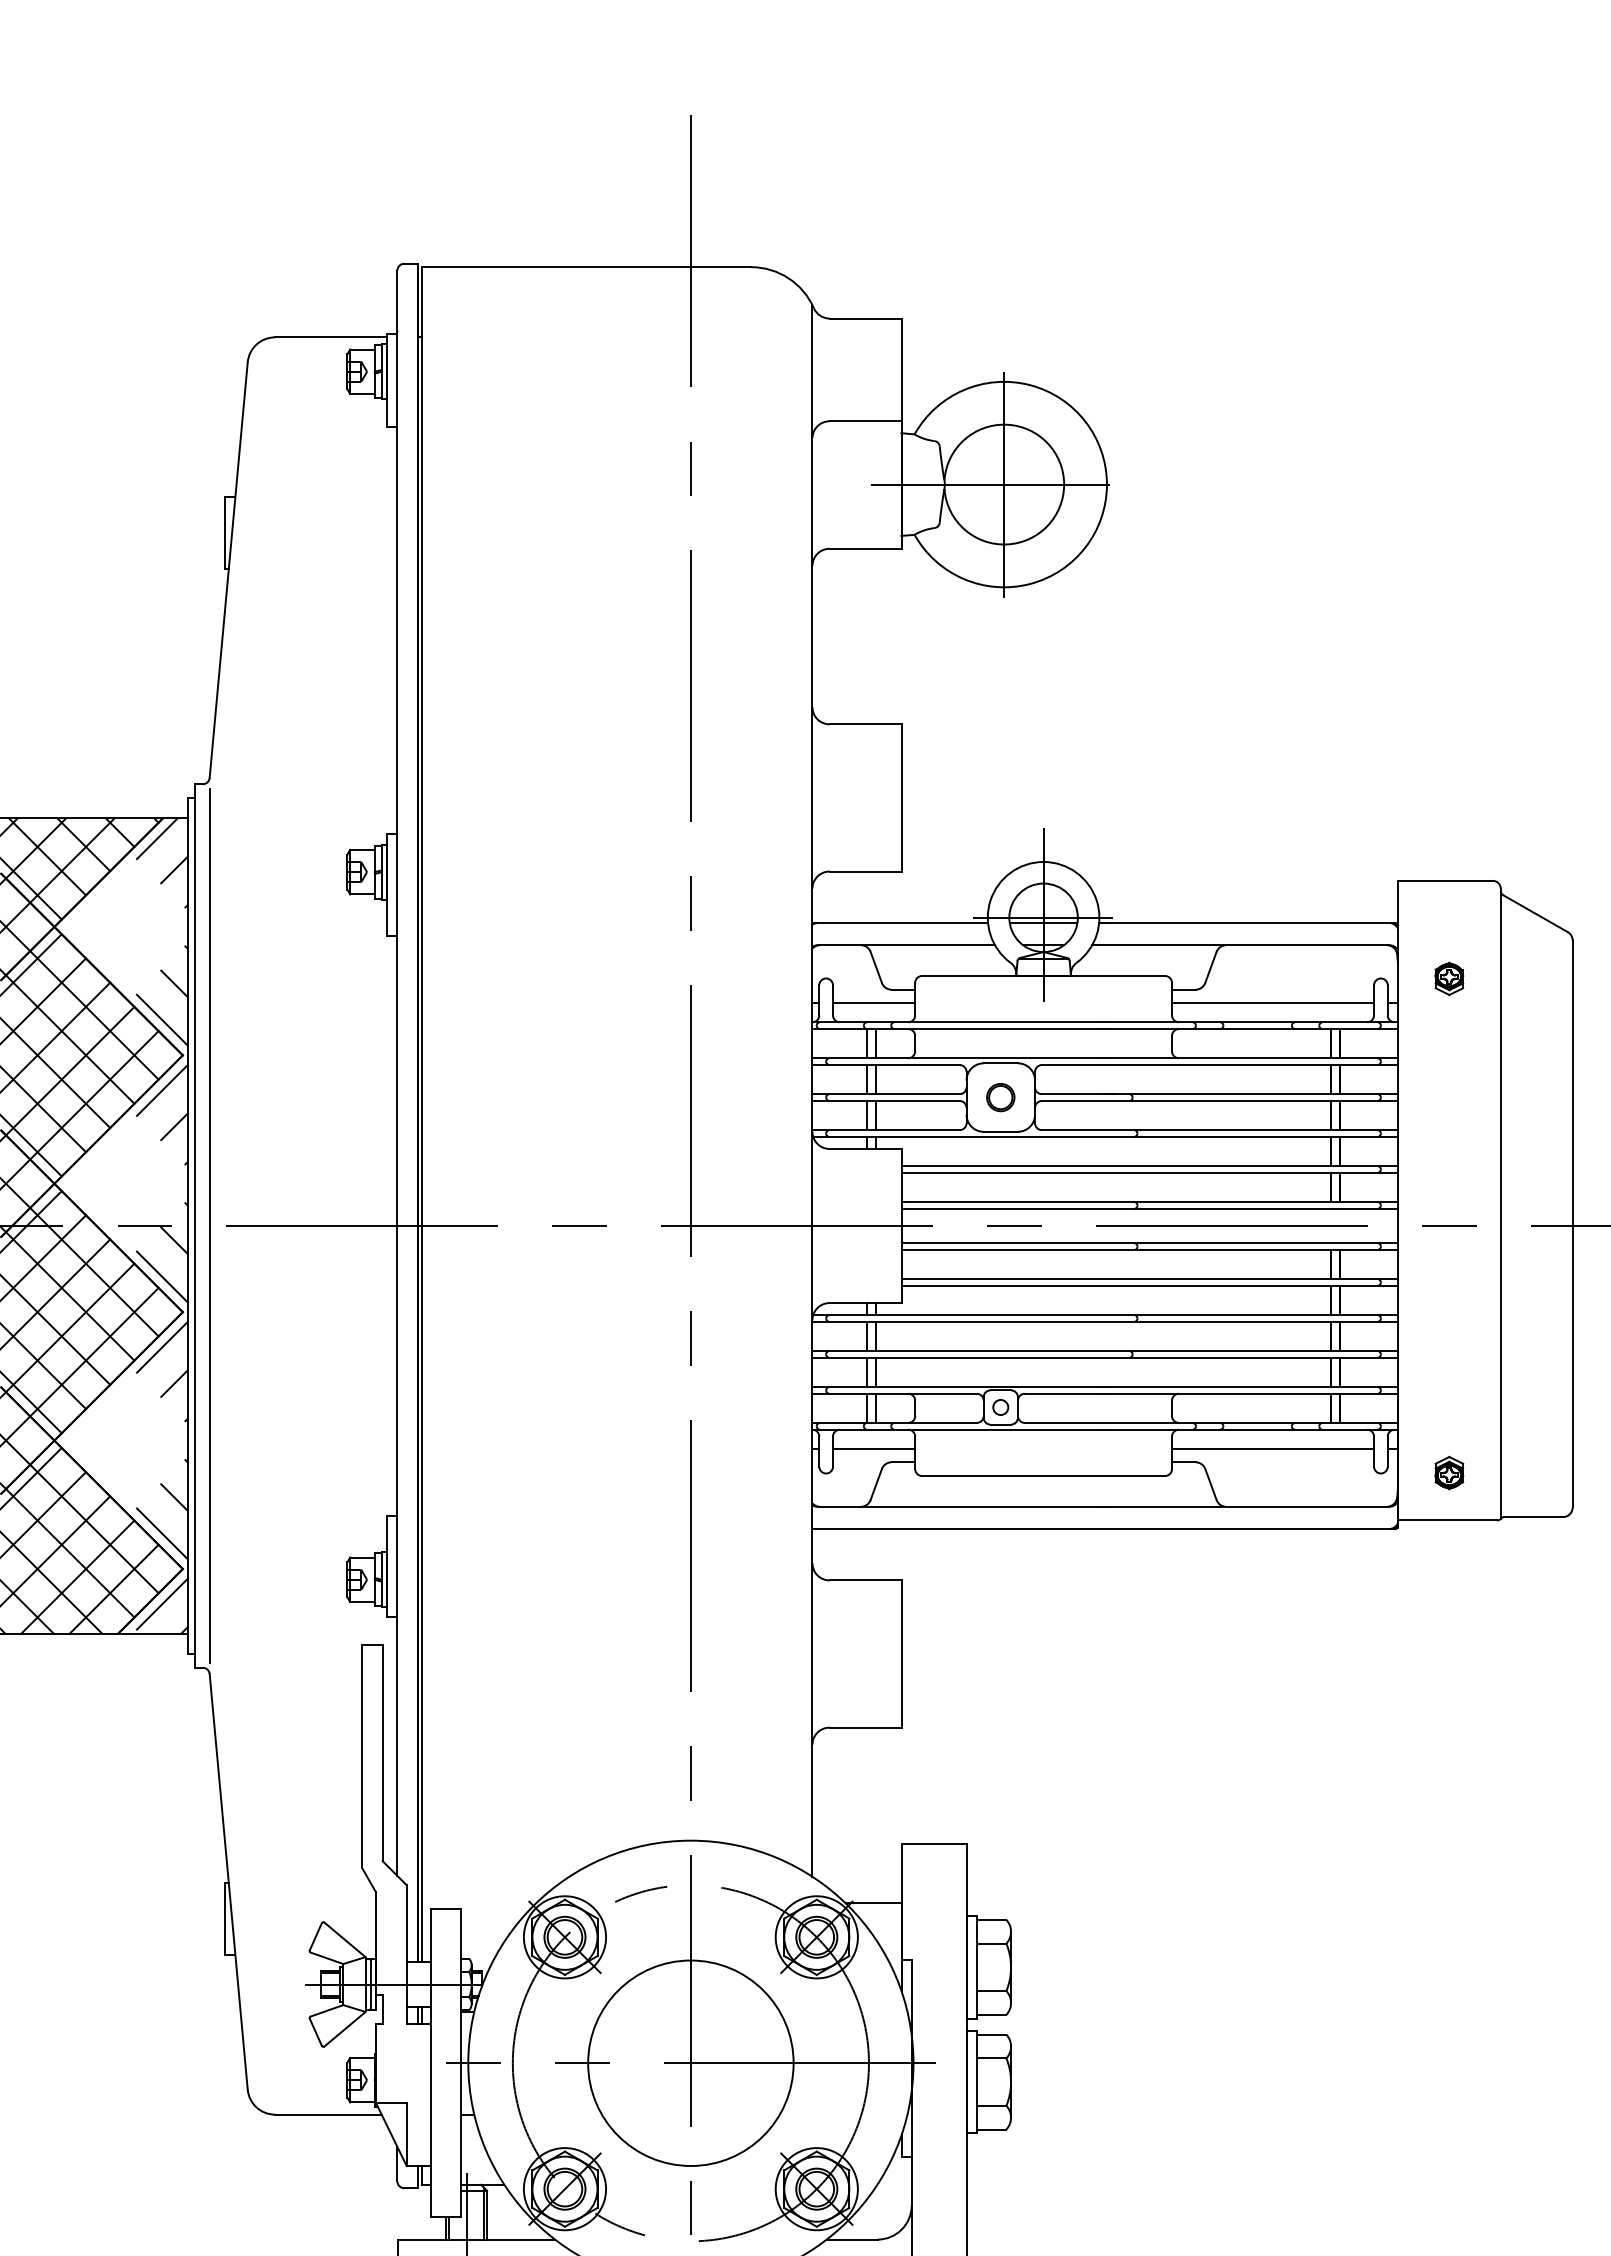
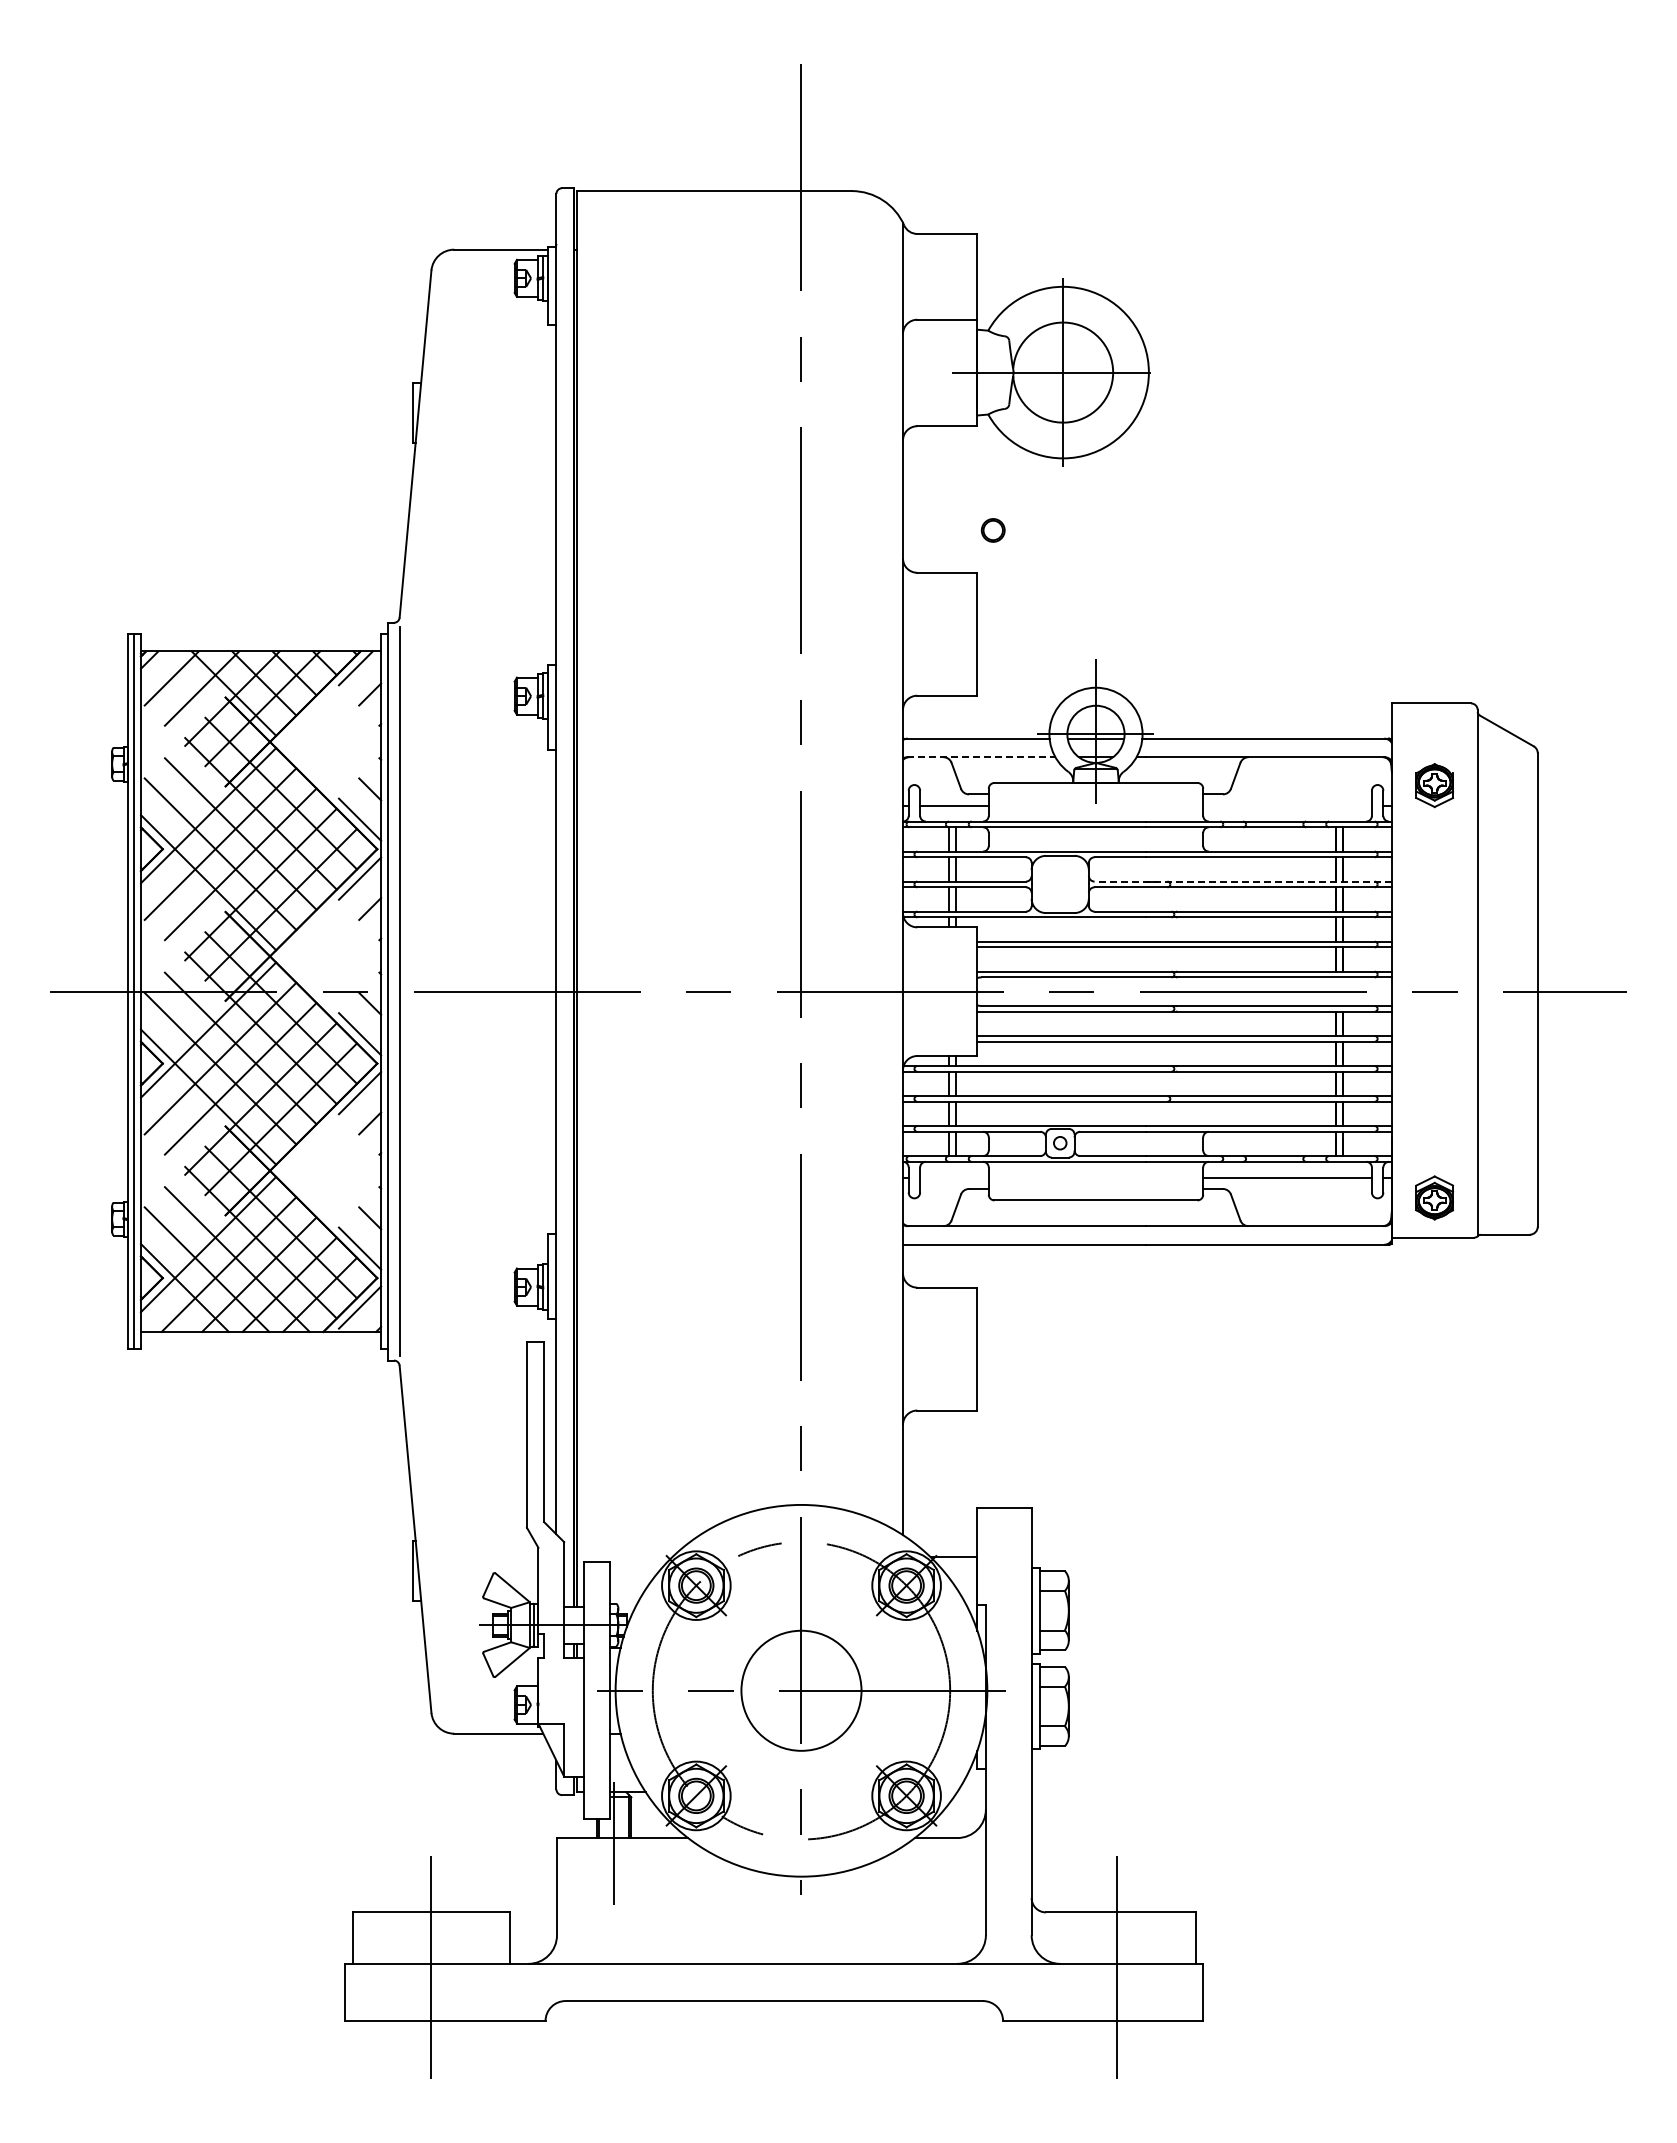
line: (906, 945) -> (981, 757), solid -> dashed
part: (1448, 977) -> (1434, 784), size x1.6
line: (1272, 1003) -> (1287, 805), removed
line: (1220, 1094) -> (1243, 881), solid -> dashed
part: (999, 1097) -> (992, 530), moved
line: (874, 1448) -> (954, 1177), removed
part: (1448, 1472) -> (1434, 1197), size x1.6
circle: (690, 2062) -> (801, 1690), size x0.7

